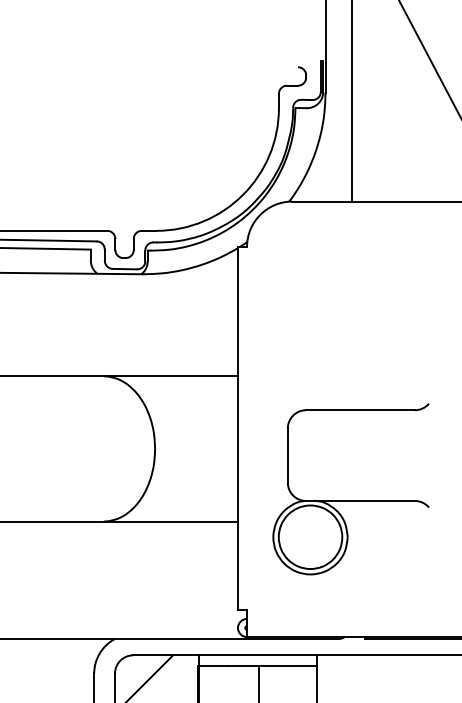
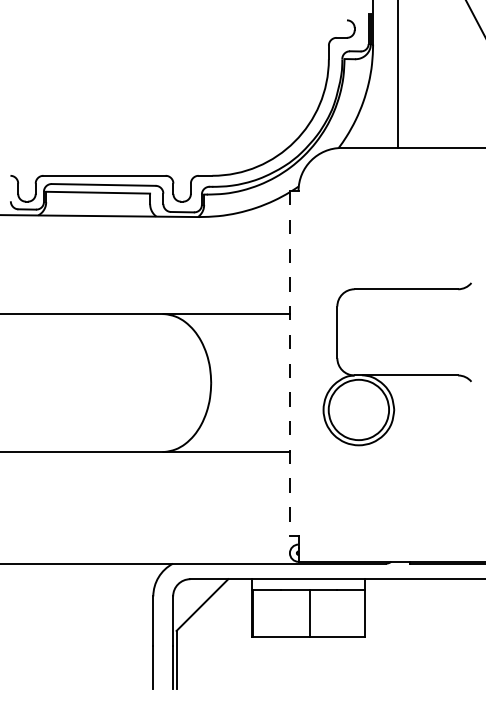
line: (237, 429) -> (289, 364), solid -> dashed
part: (350, 499) -> (396, 374), moved

